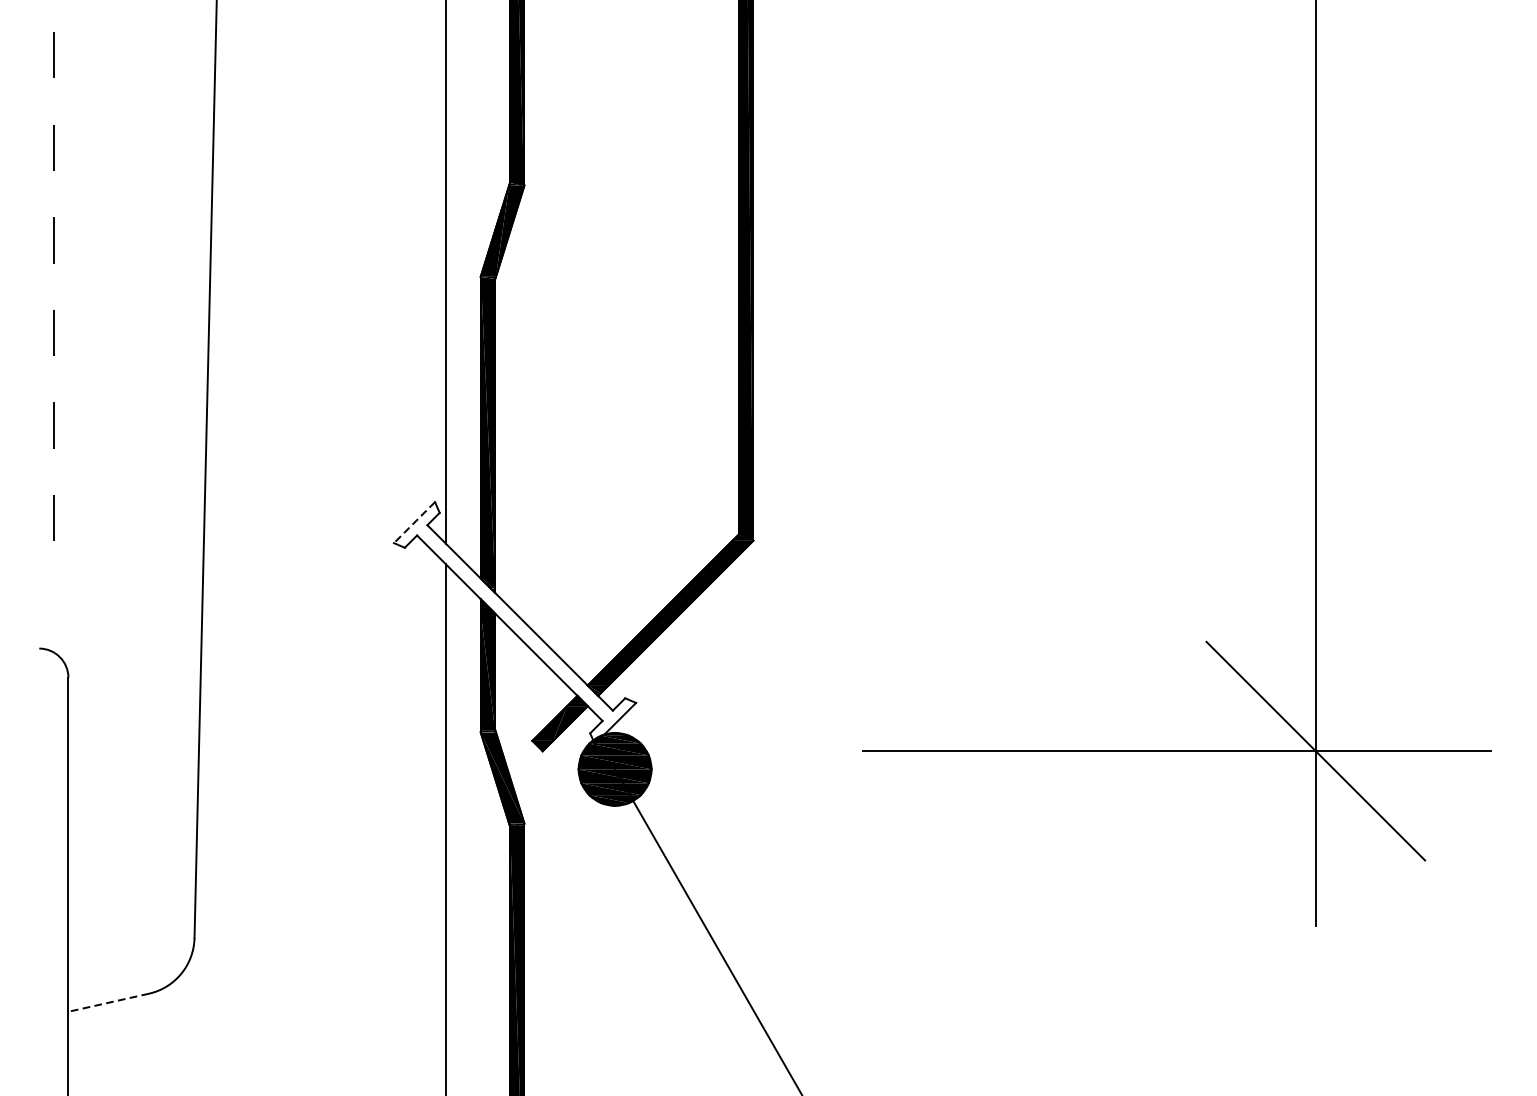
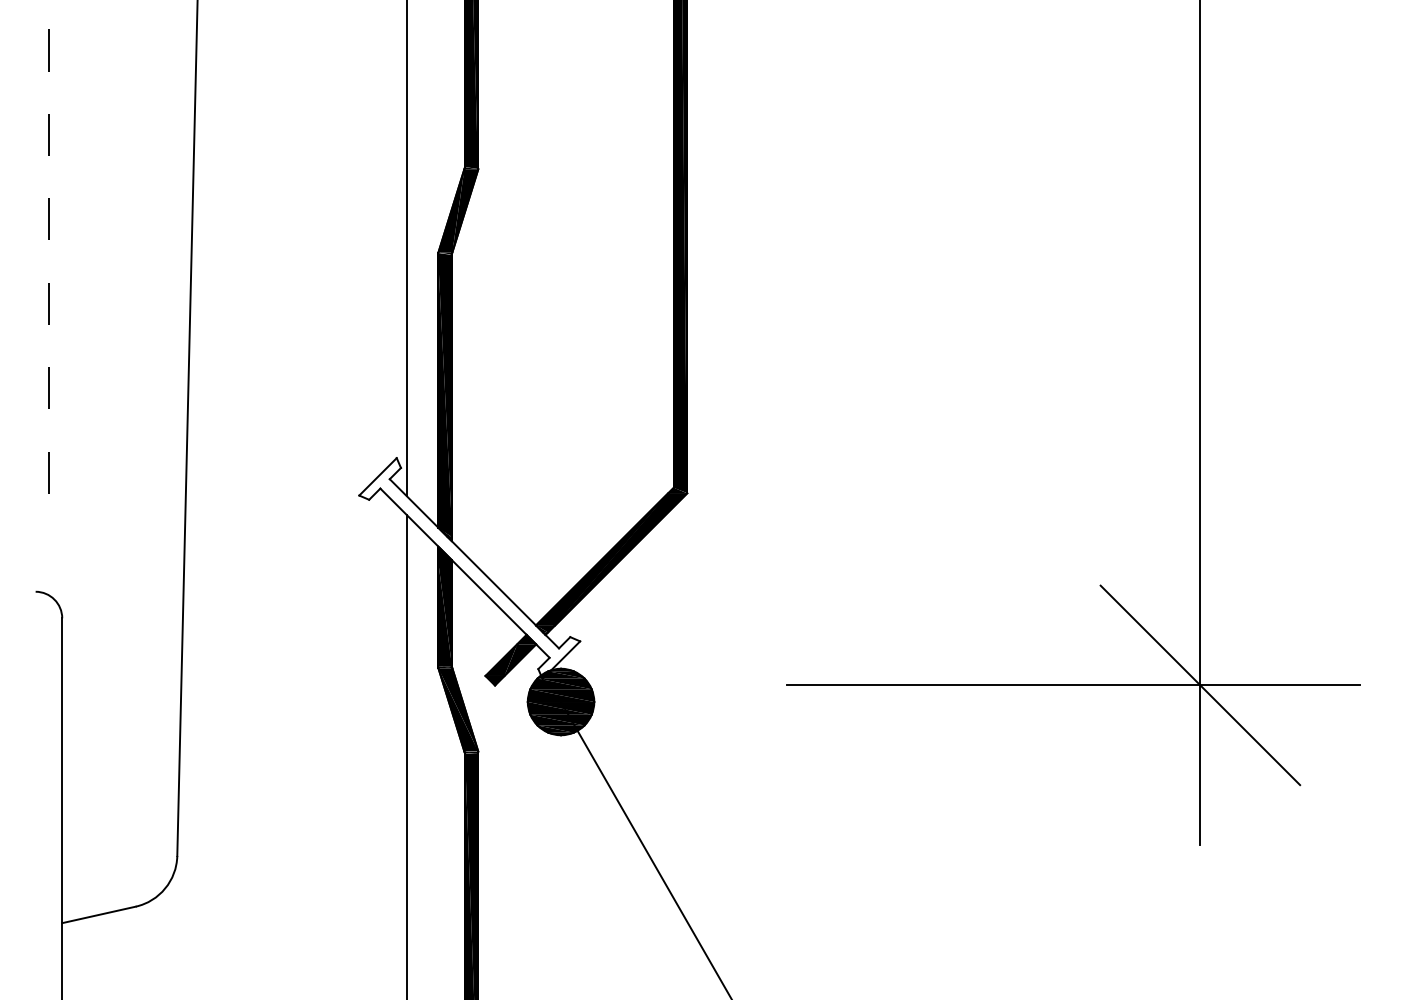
line: (413, 523) -> (377, 477), dashed -> solid
line: (109, 1002) -> (99, 914), dashed -> solid

